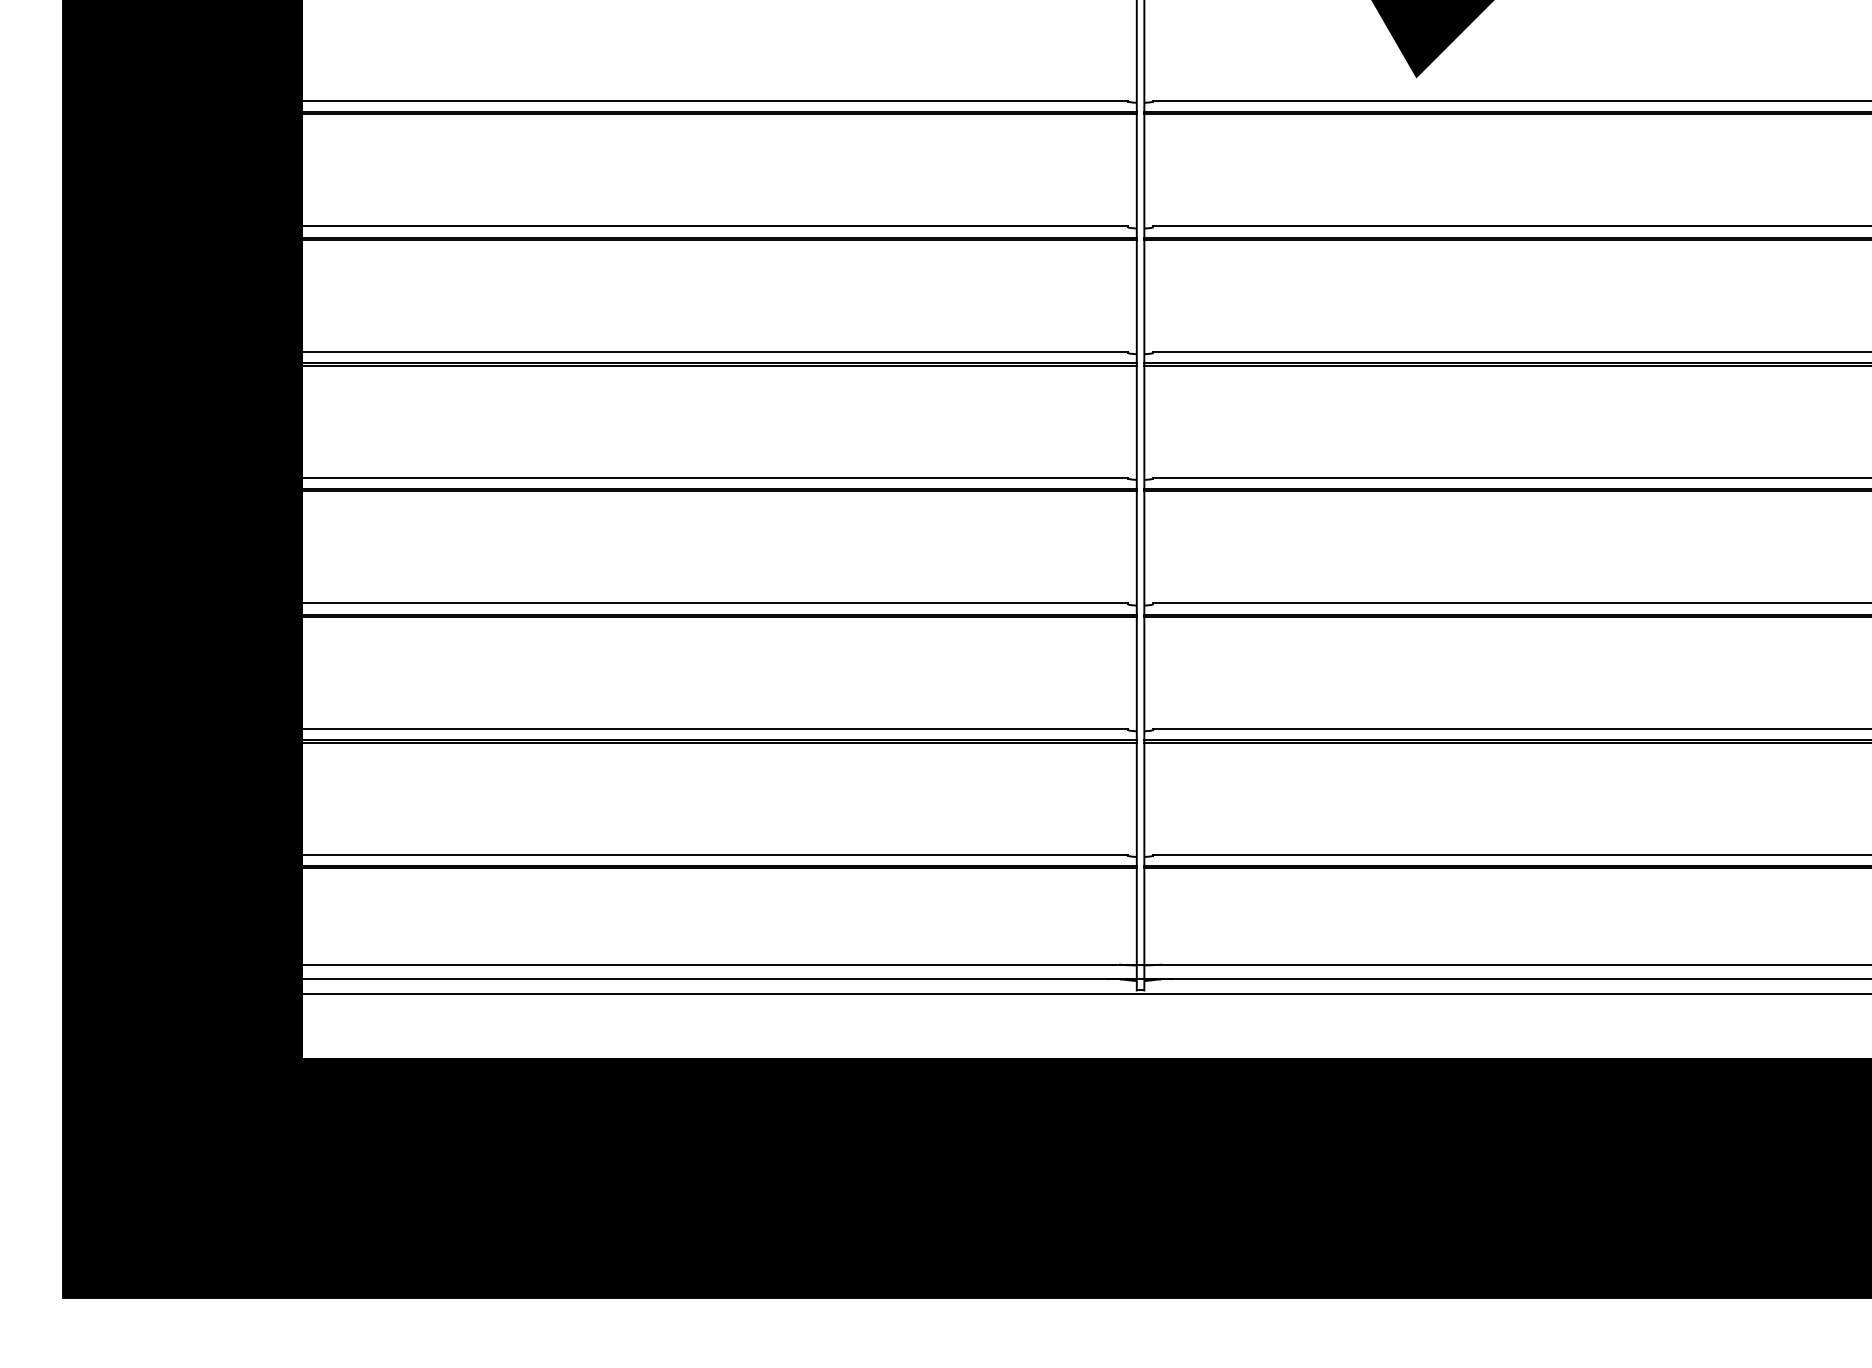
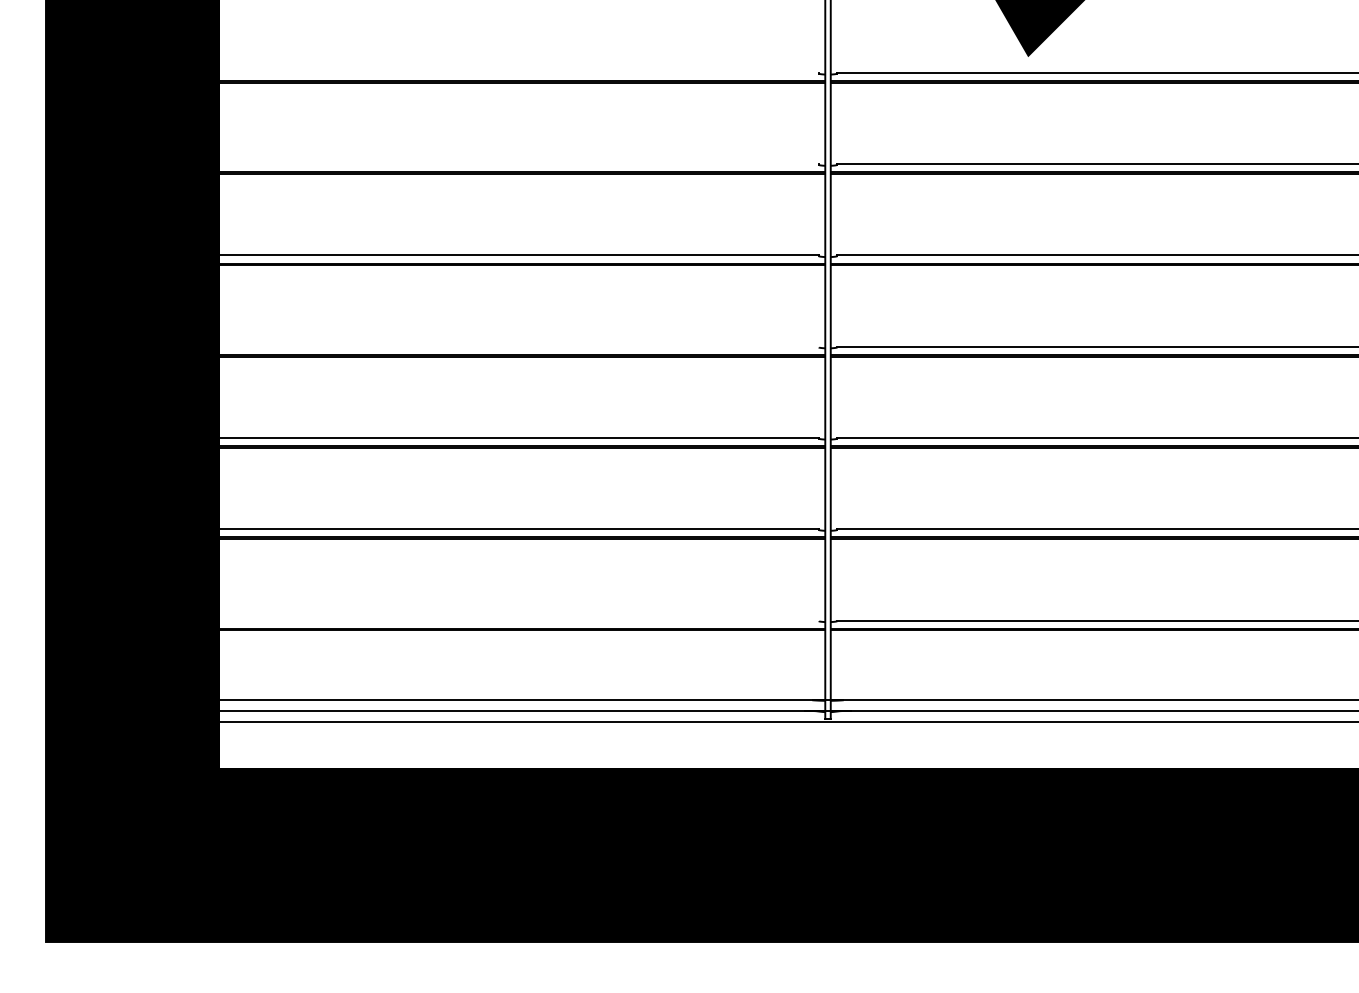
line: (714, 100) -> (518, 72), removed
line: (714, 226) -> (518, 164), removed
line: (714, 477) -> (518, 346), removed
line: (714, 854) -> (518, 620), removed

